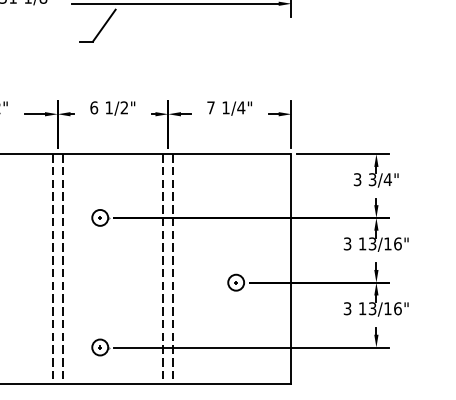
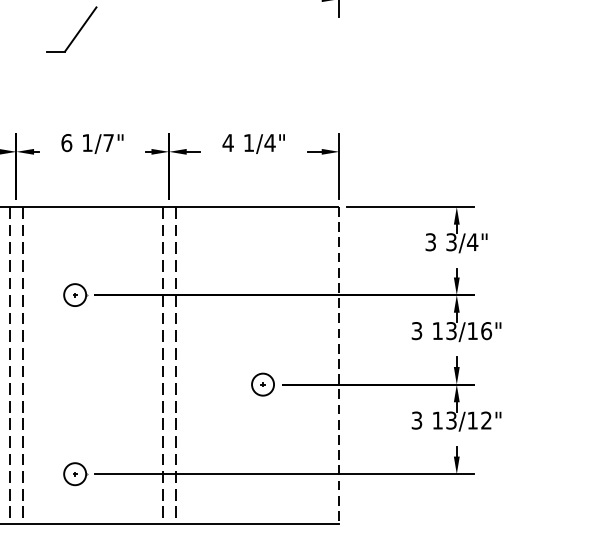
text: (124, 107) -> (108, 142), 1/2" -> 1/7"
text: (210, 107) -> (227, 142), 7 -> 4
line: (291, 268) -> (339, 365), solid -> dashed
text: (397, 308) -> (485, 420), 13/16" -> 13/12"

